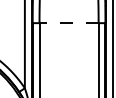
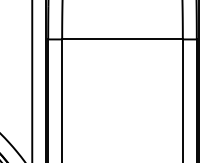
line: (69, 23) -> (123, 40), dashed -> solid

